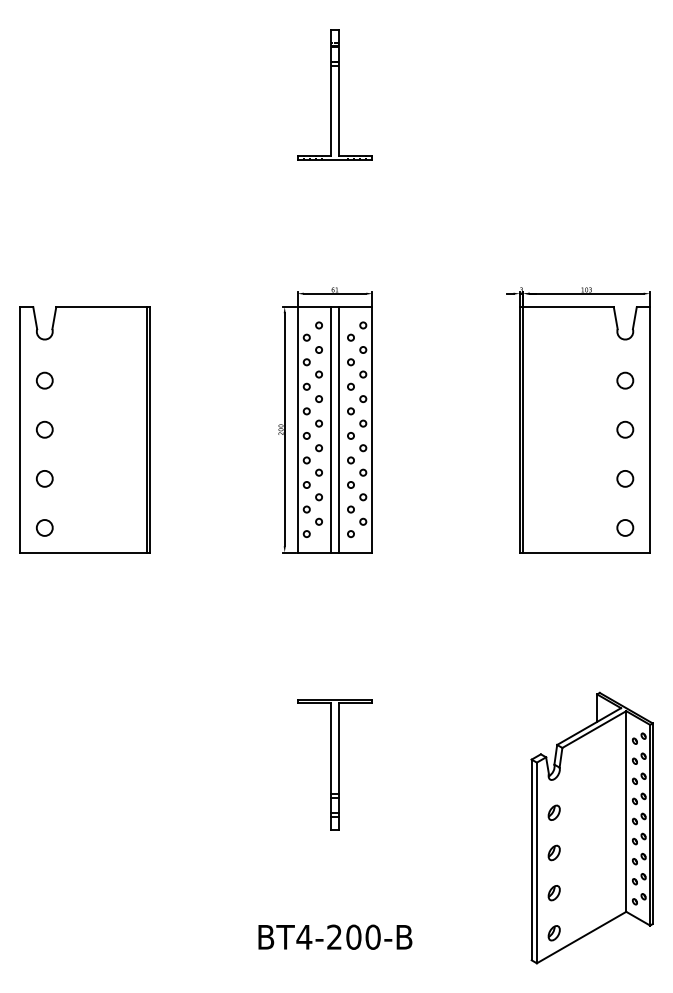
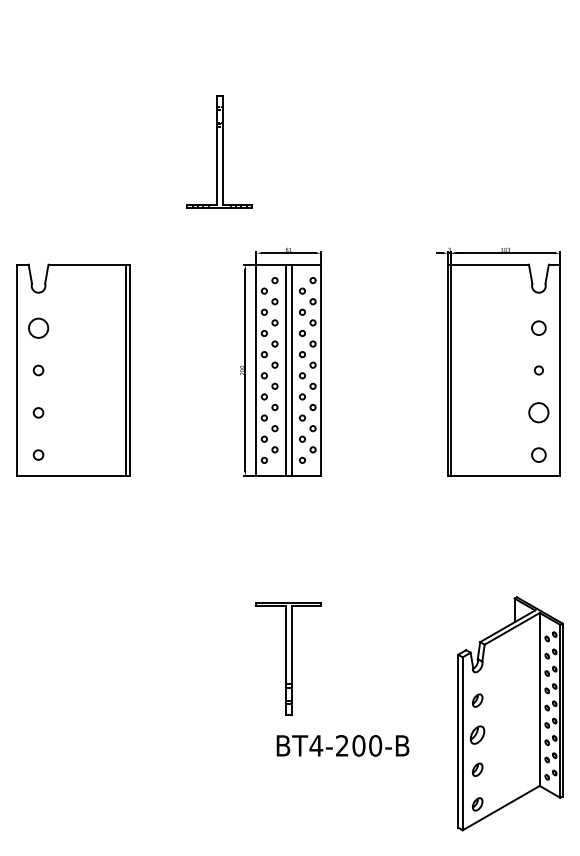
part: (334, 94) -> (219, 151), moved
circle: (44, 379) -> (38, 327), size x1.4
circle: (44, 429) -> (38, 370), size x0.7
circle: (624, 429) -> (538, 370), size x0.6
circle: (44, 478) -> (38, 412), size x0.7
circle: (624, 478) -> (538, 412), size x1.4
circle: (44, 527) -> (38, 454), size x0.7
part: (554, 853) -> (477, 735), size x1.4
text: (334, 936) -> (342, 745), moved

